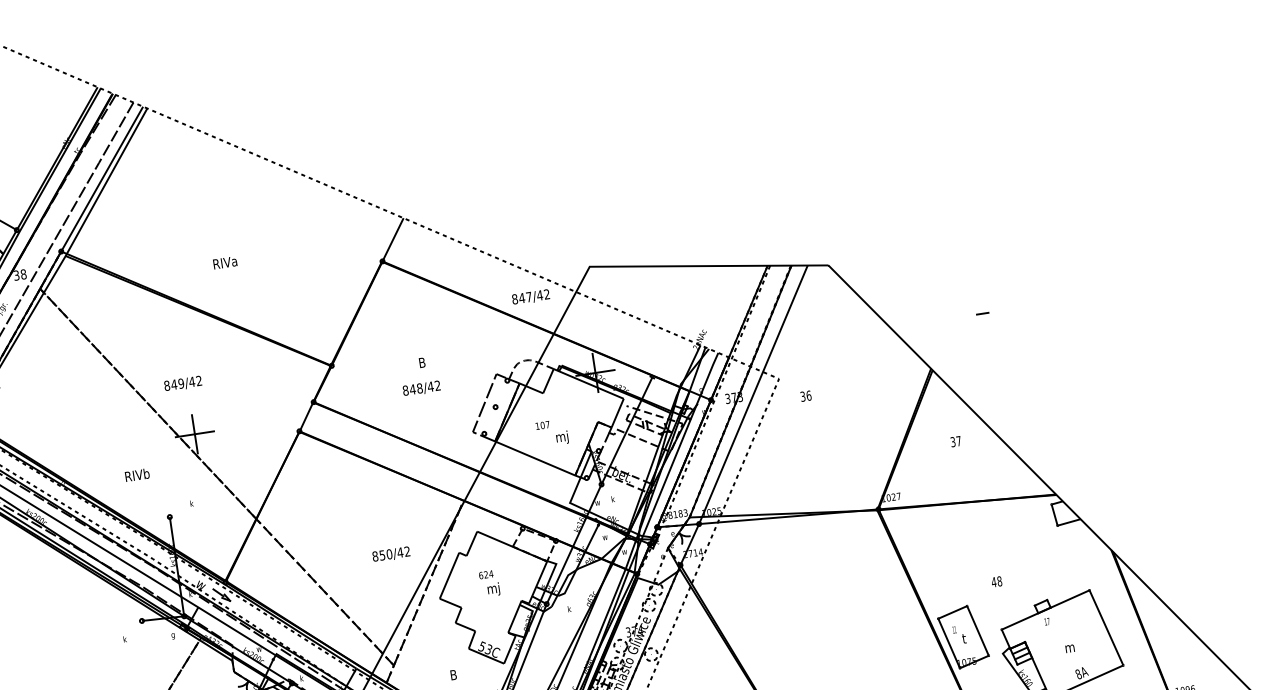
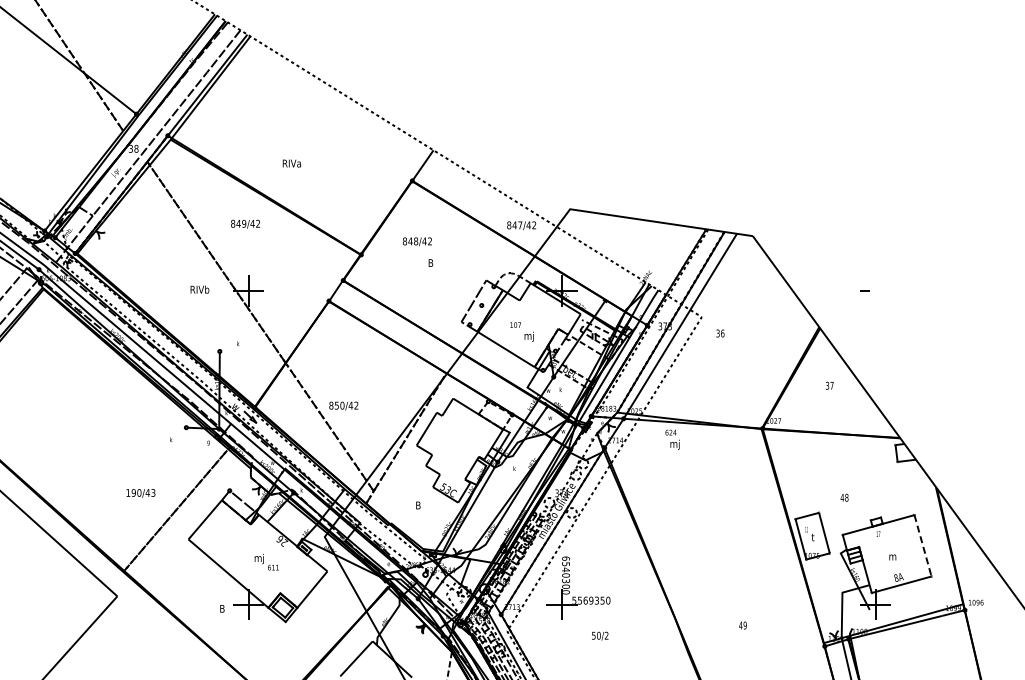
text: (182, 382) -> (245, 223), moved
text: (421, 388) -> (417, 241), moved
text: (136, 475) -> (199, 289), moved
text: (390, 553) -> (343, 405), moved
text: (489, 583) -> (672, 439), moved
line: (1107, 627) -> (923, 545), solid -> dashed

